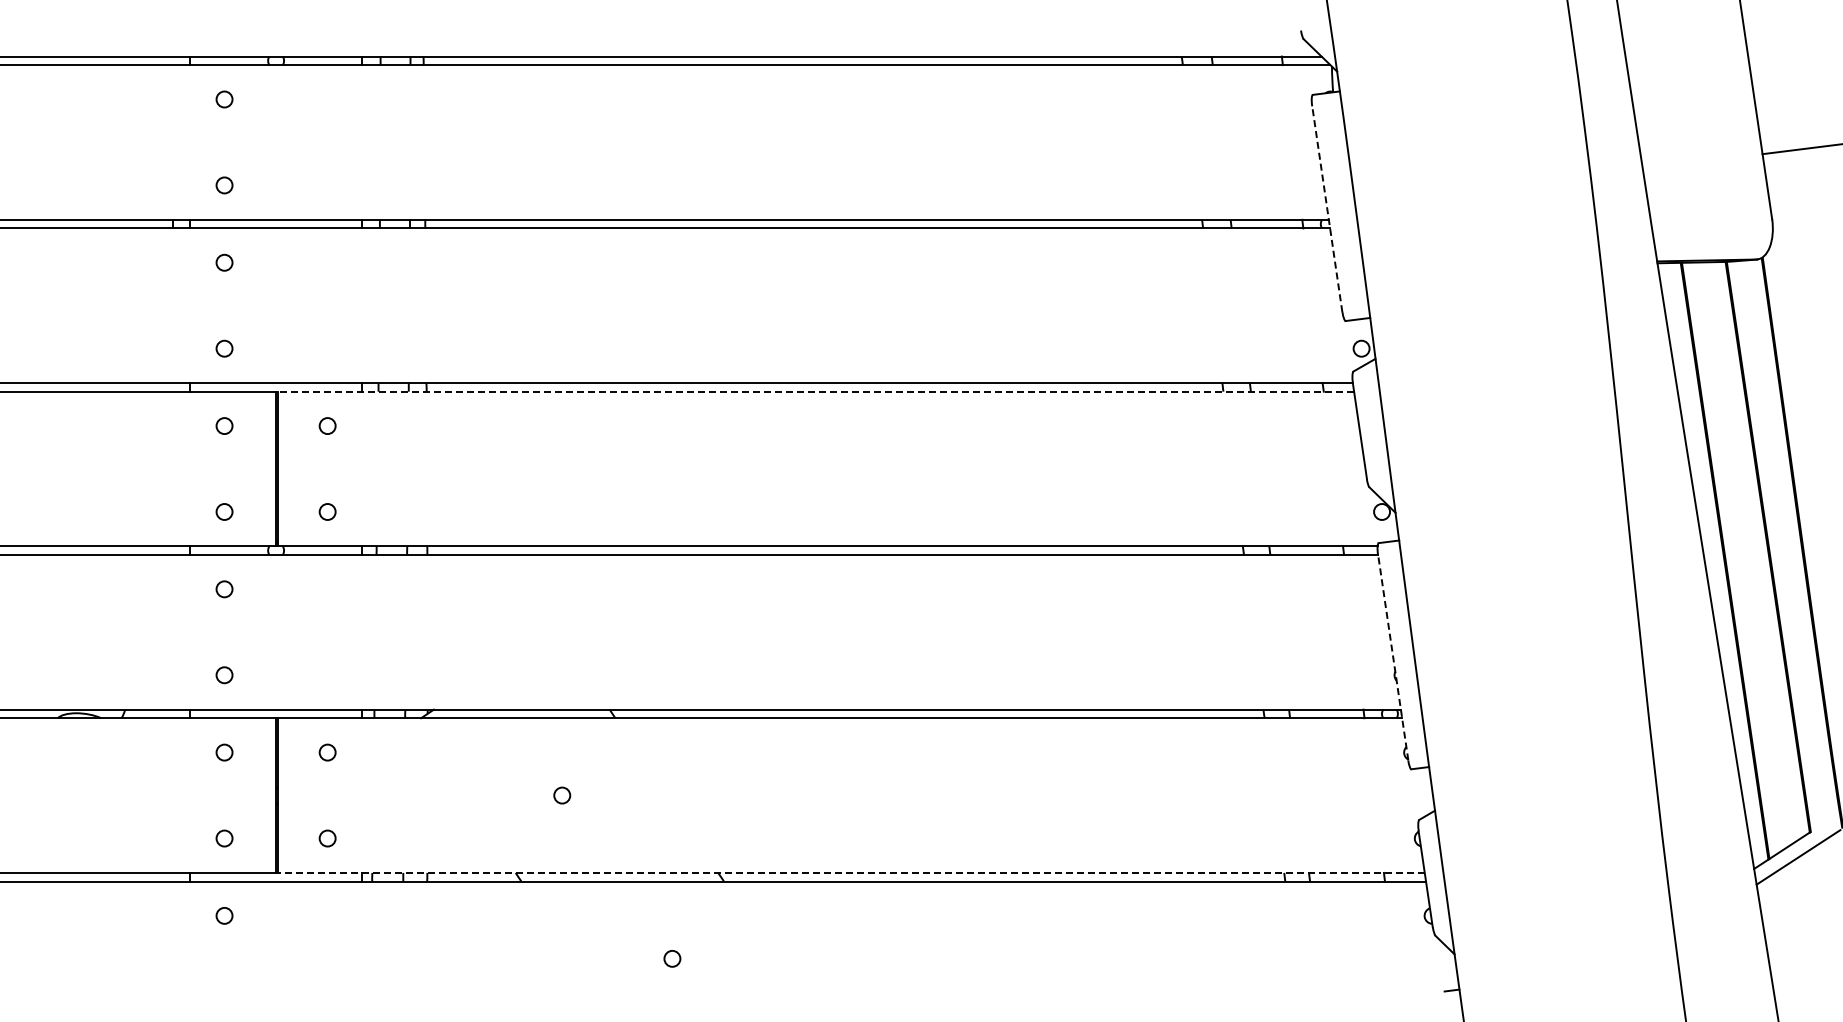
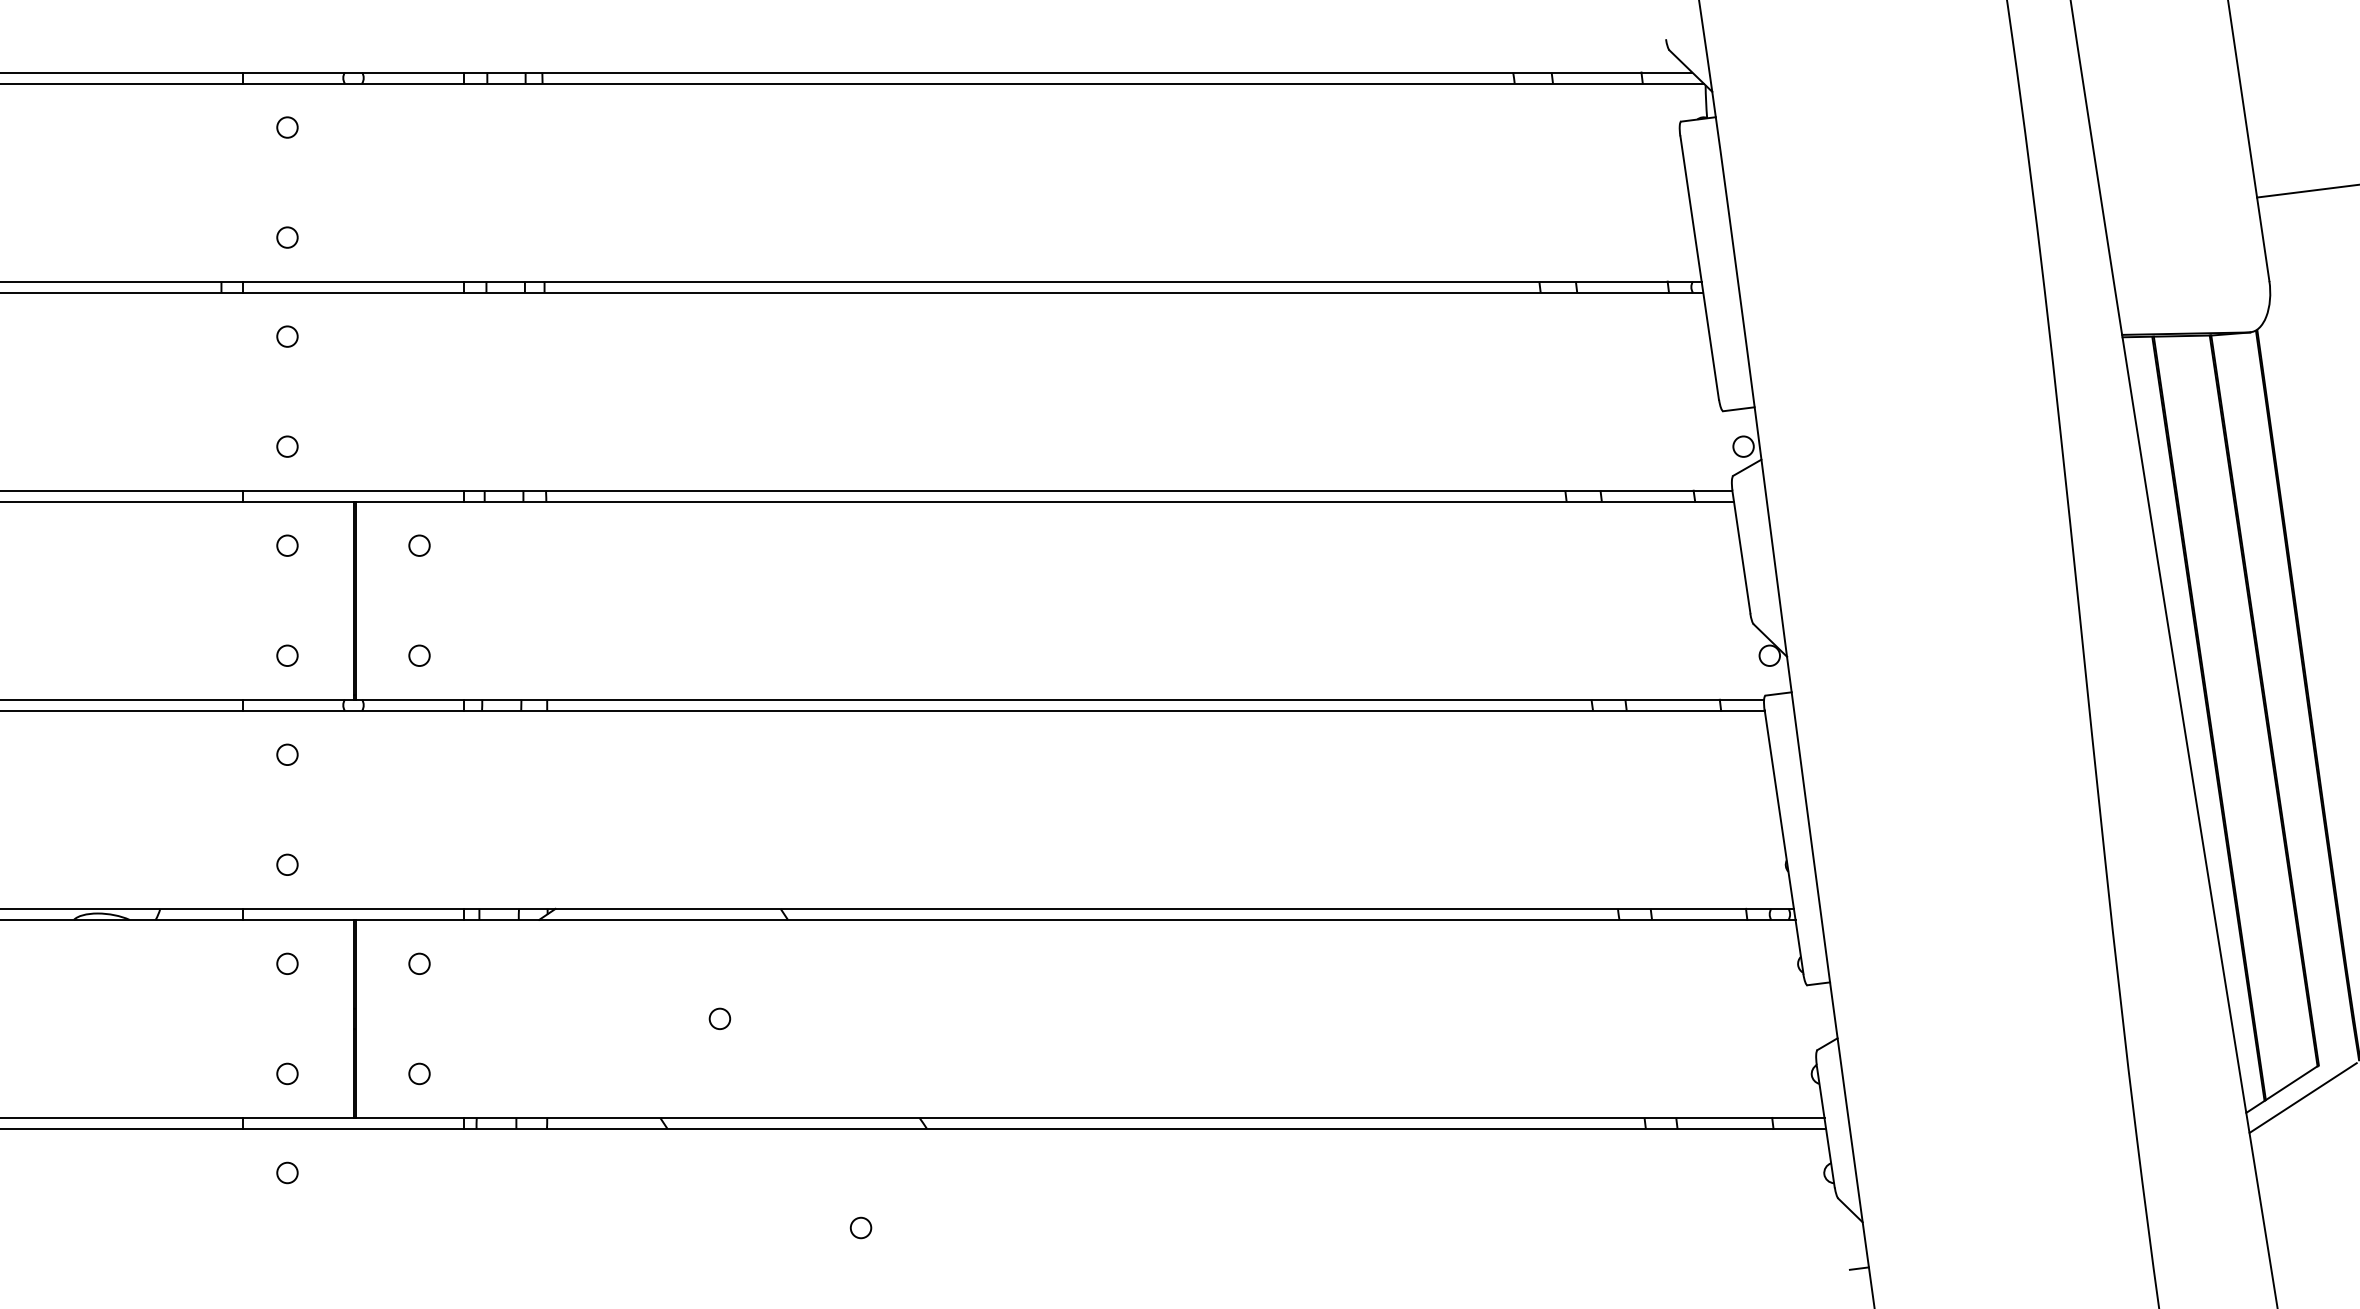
line: (1327, 209) -> (1699, 268), dashed -> solid
line: (815, 391) -> (1044, 501), dashed -> solid
line: (1393, 657) -> (1784, 842), dashed -> solid
line: (851, 872) -> (1090, 1117), dashed -> solid

